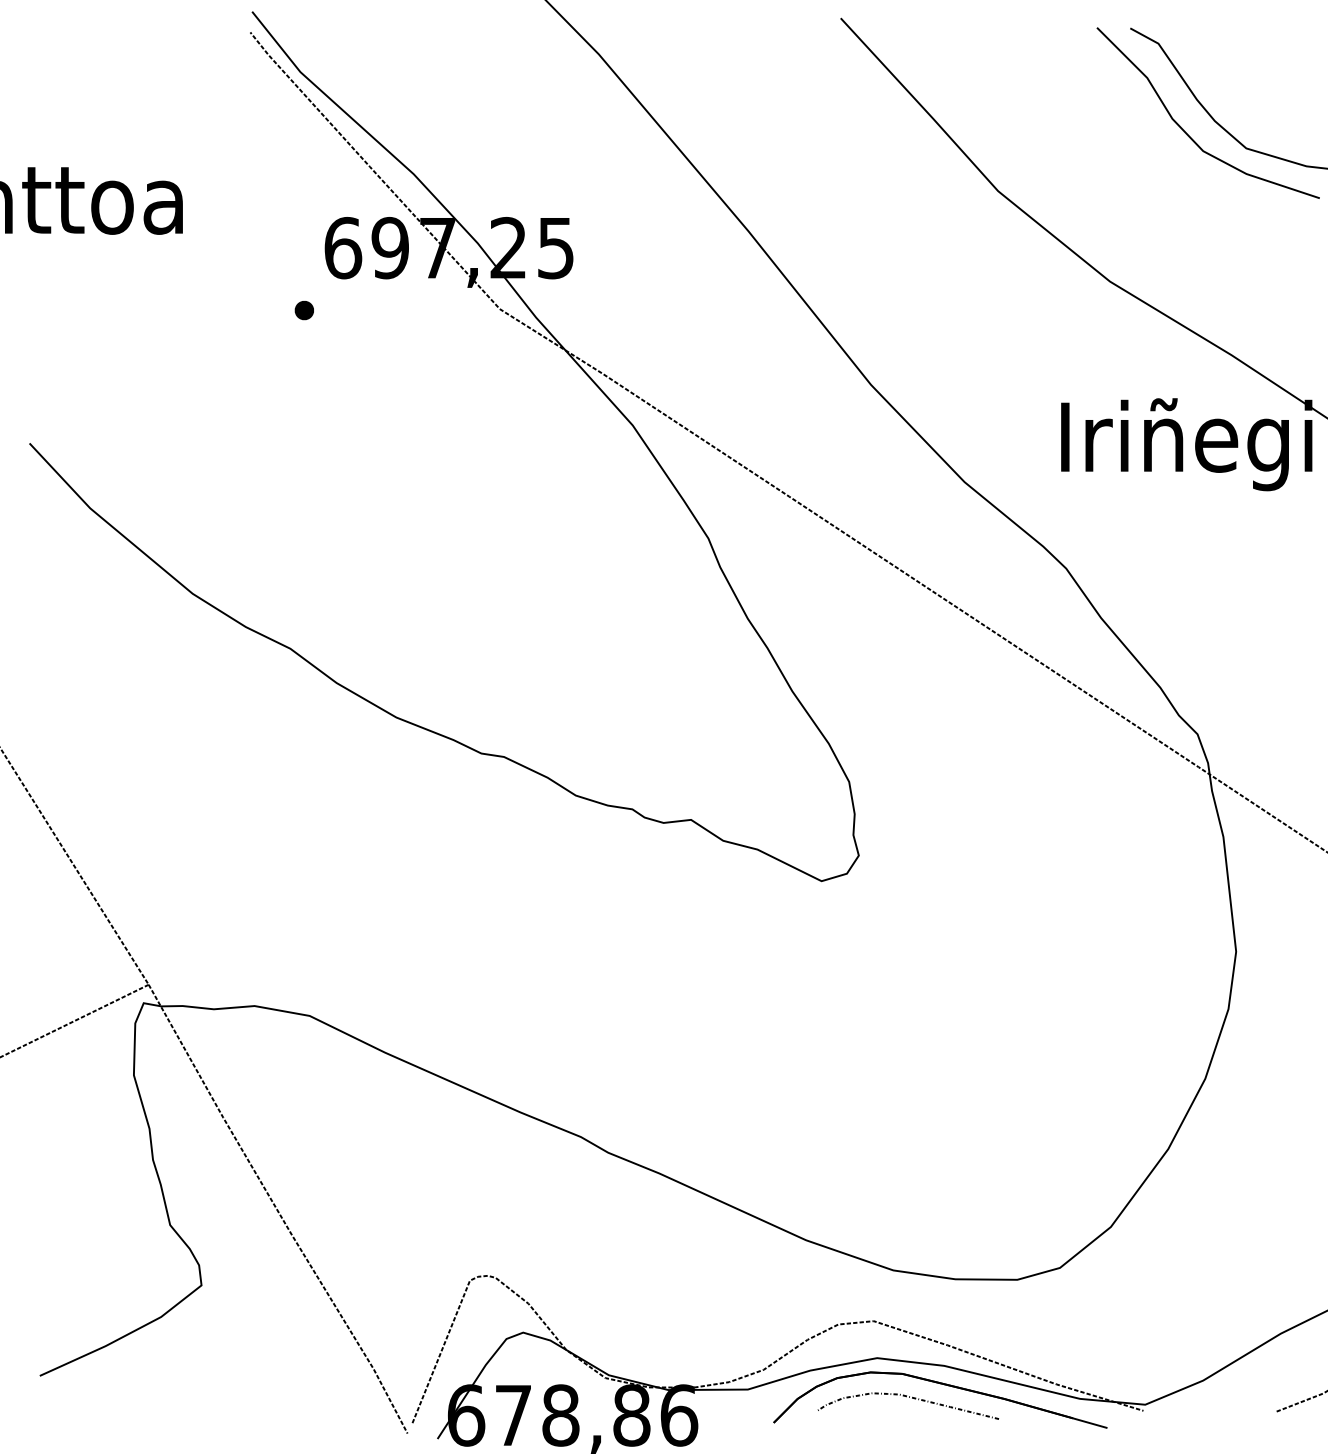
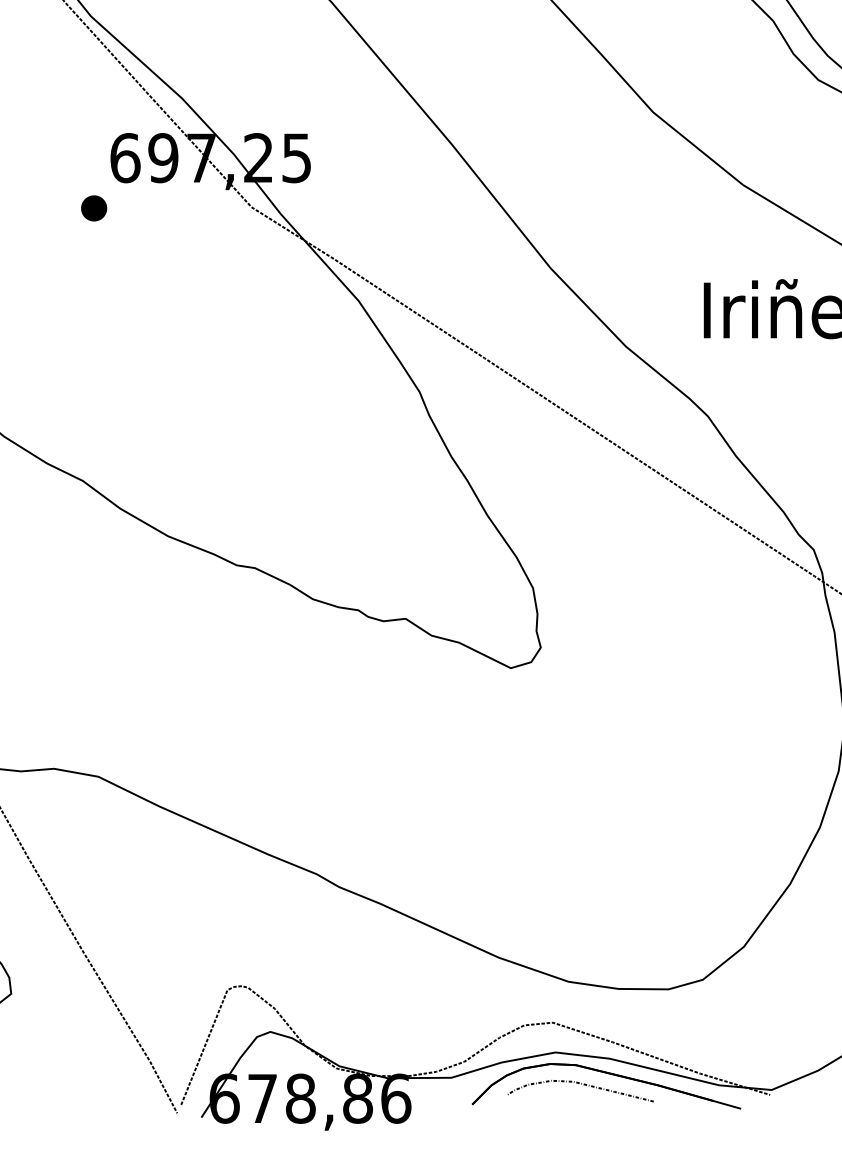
part: (304, 310) -> (94, 208), size x1.67

